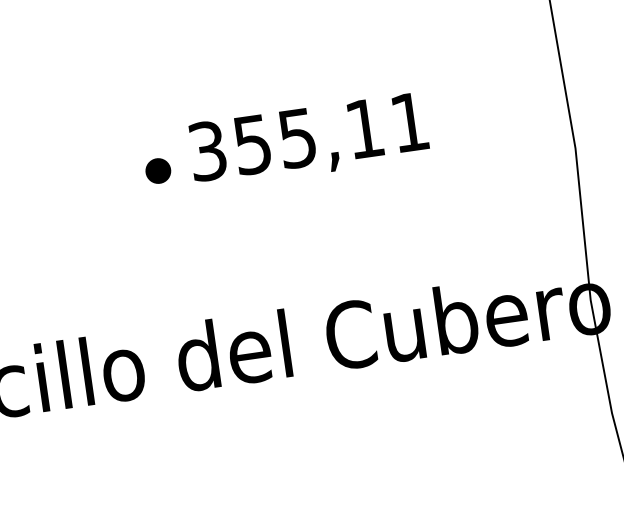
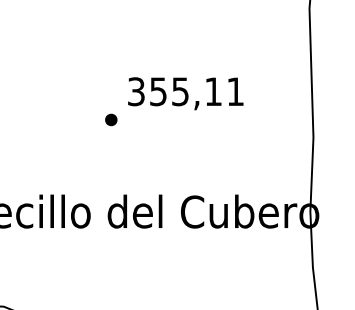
text: (308, 140) -> (185, 93), moved

